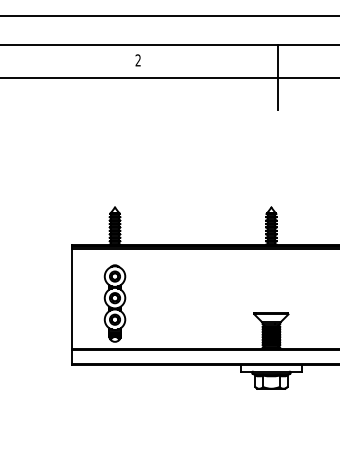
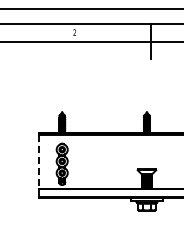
line: (71, 300) -> (38, 162), solid -> dashed

